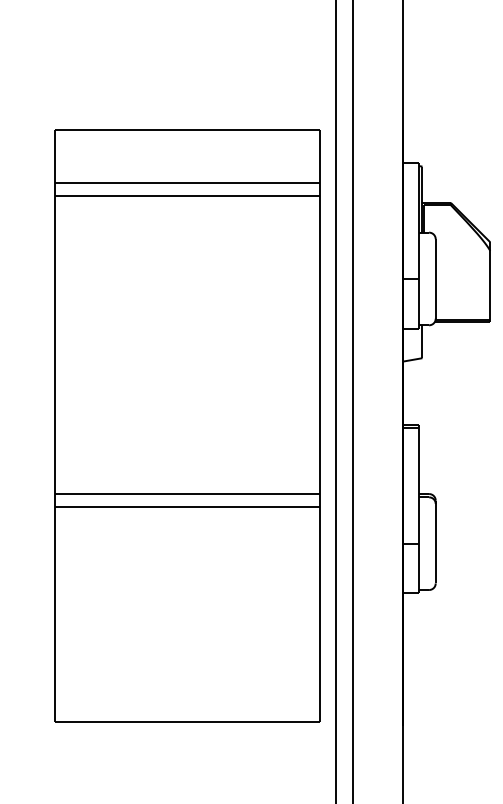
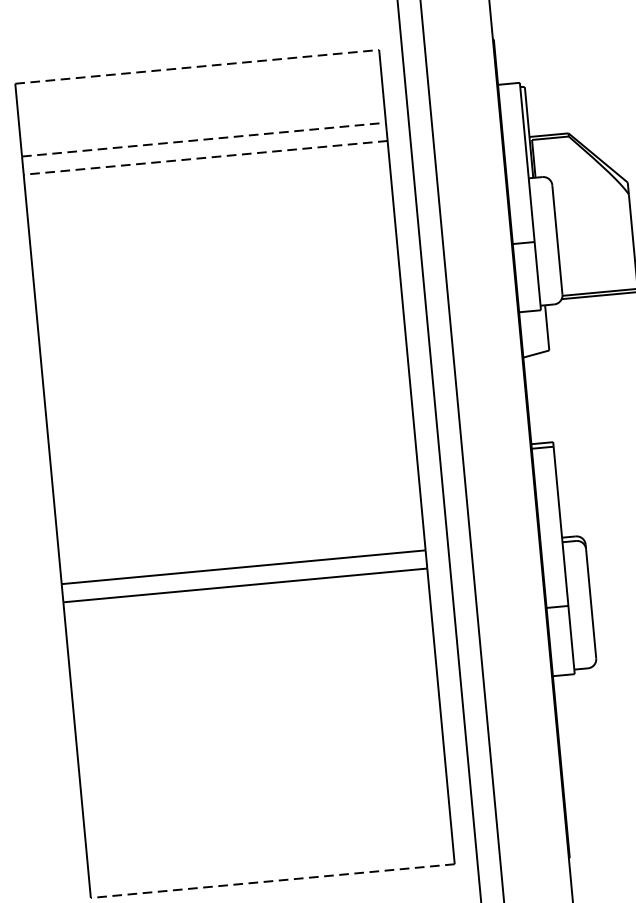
line: (188, 130) -> (198, 67), solid -> dashed
line: (188, 183) -> (205, 140), solid -> dashed
line: (187, 196) -> (205, 158), solid -> dashed
line: (187, 722) -> (272, 881), solid -> dashed

